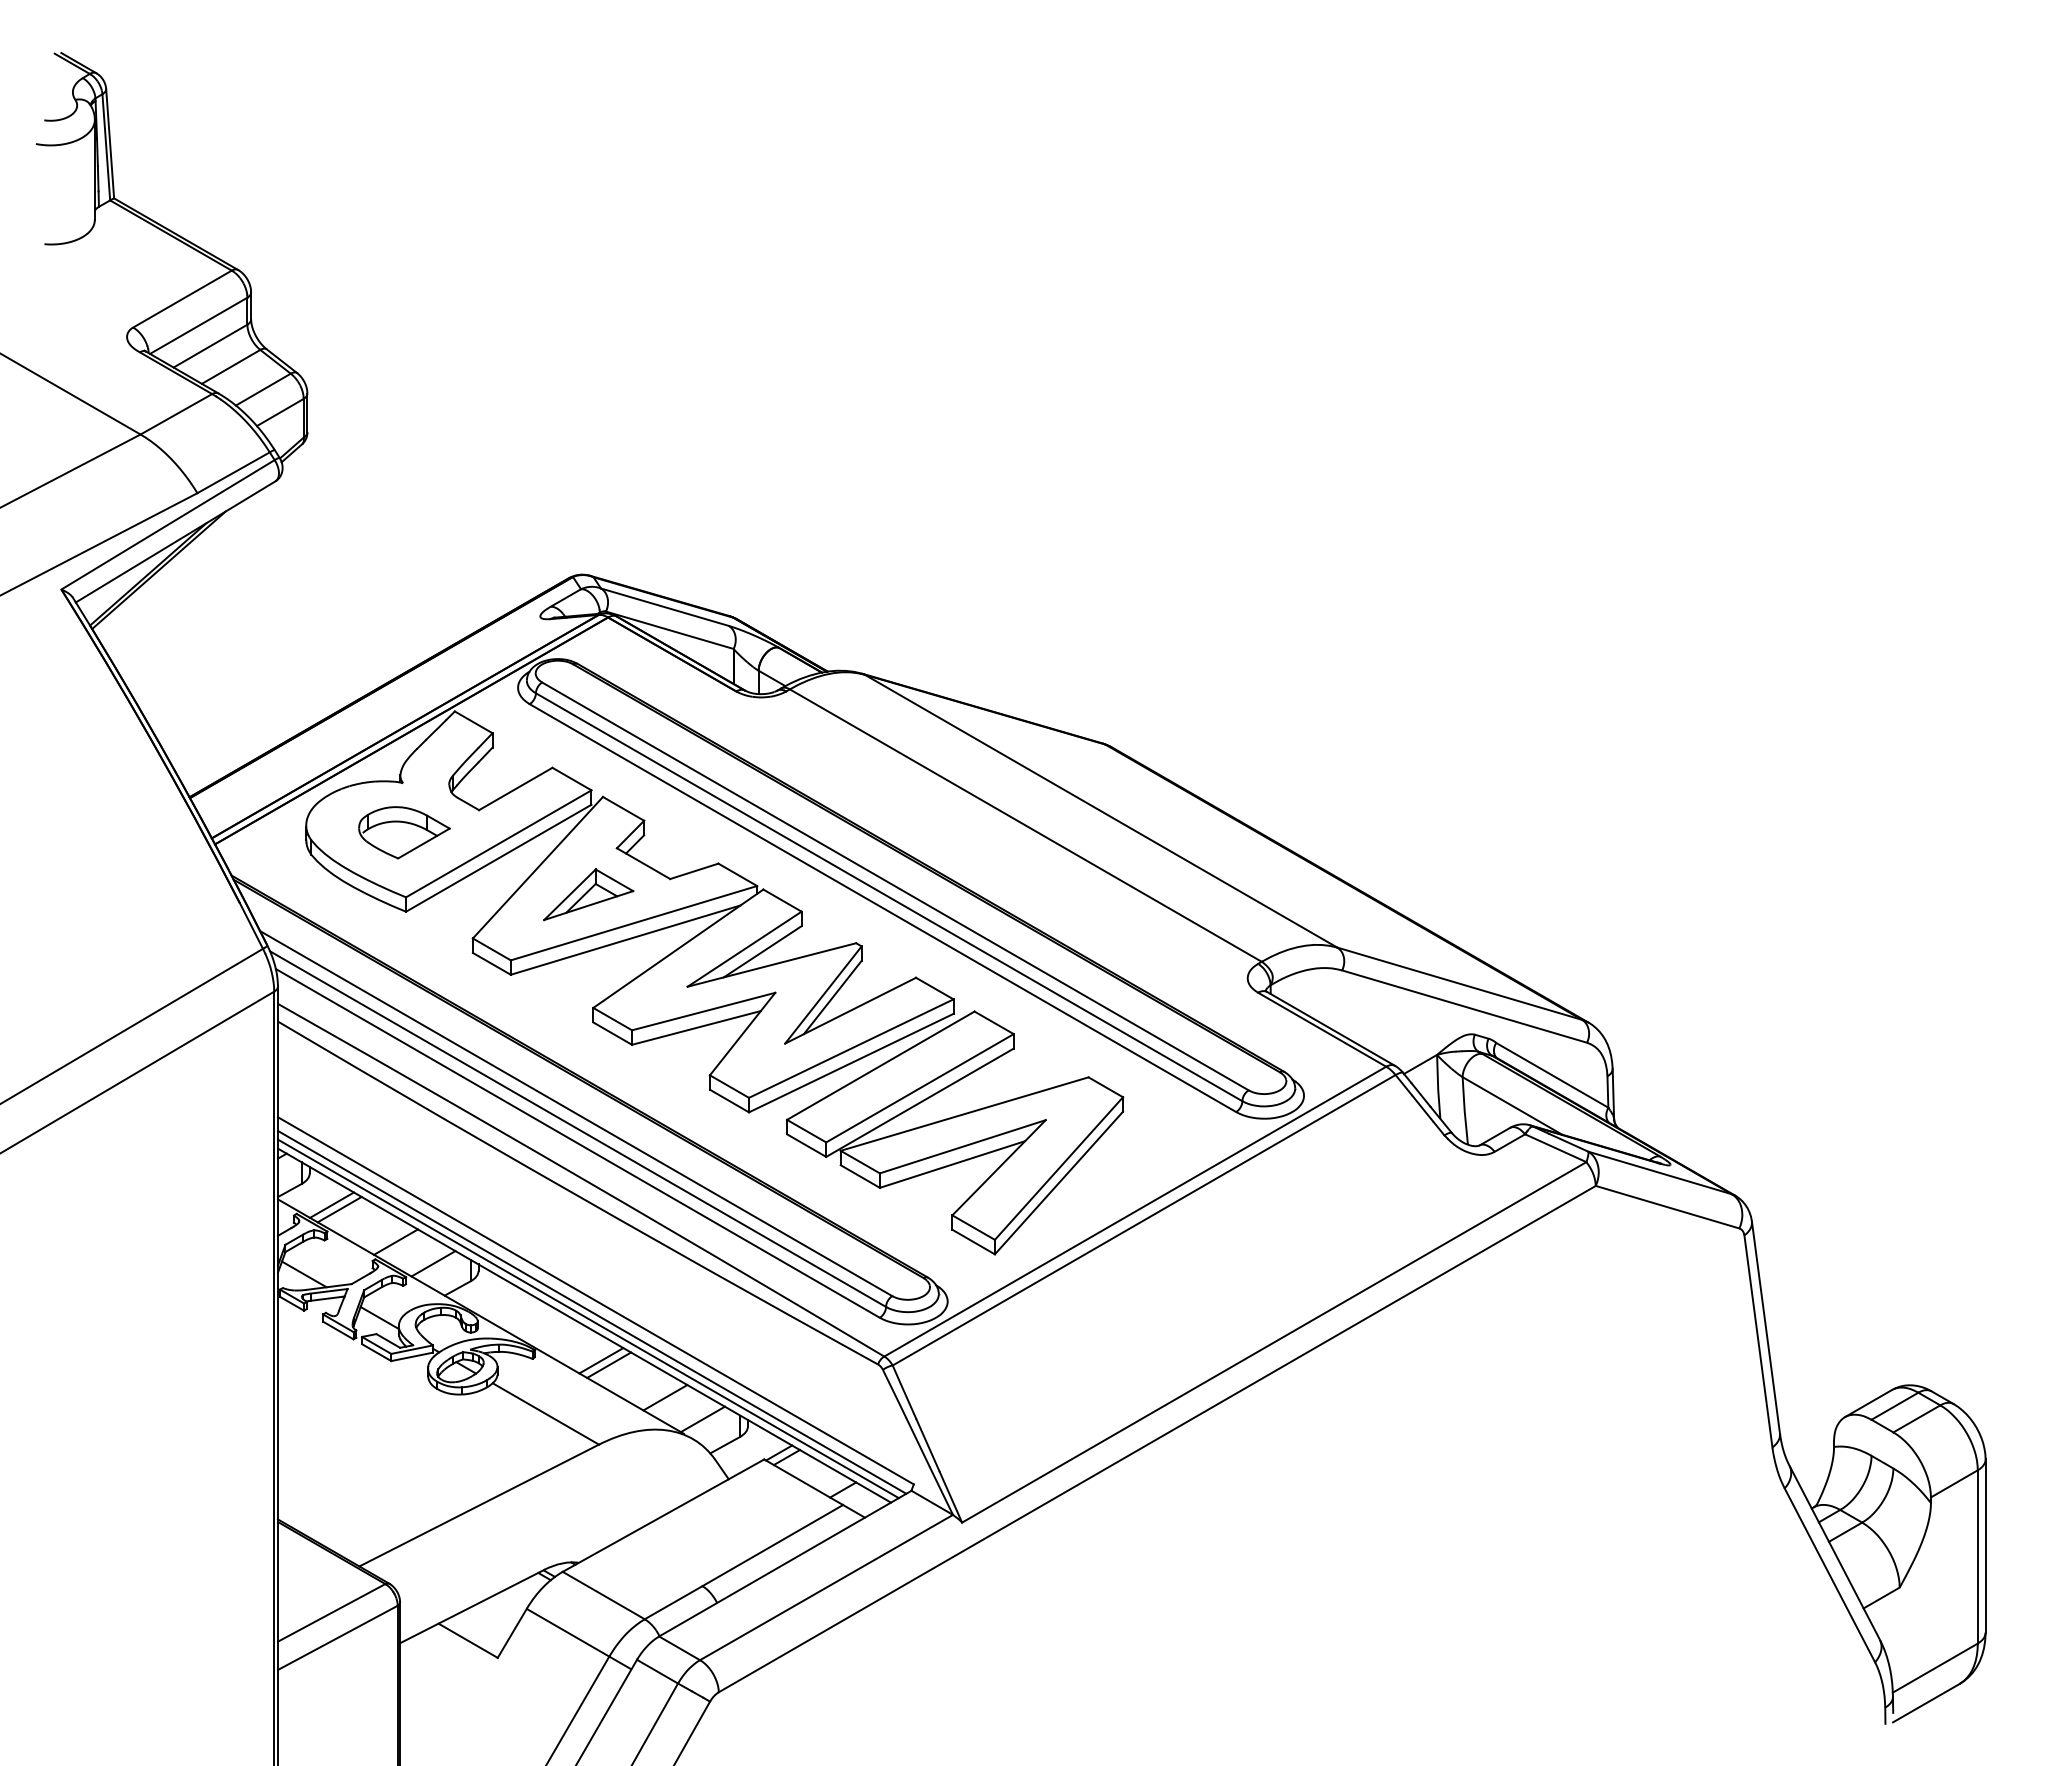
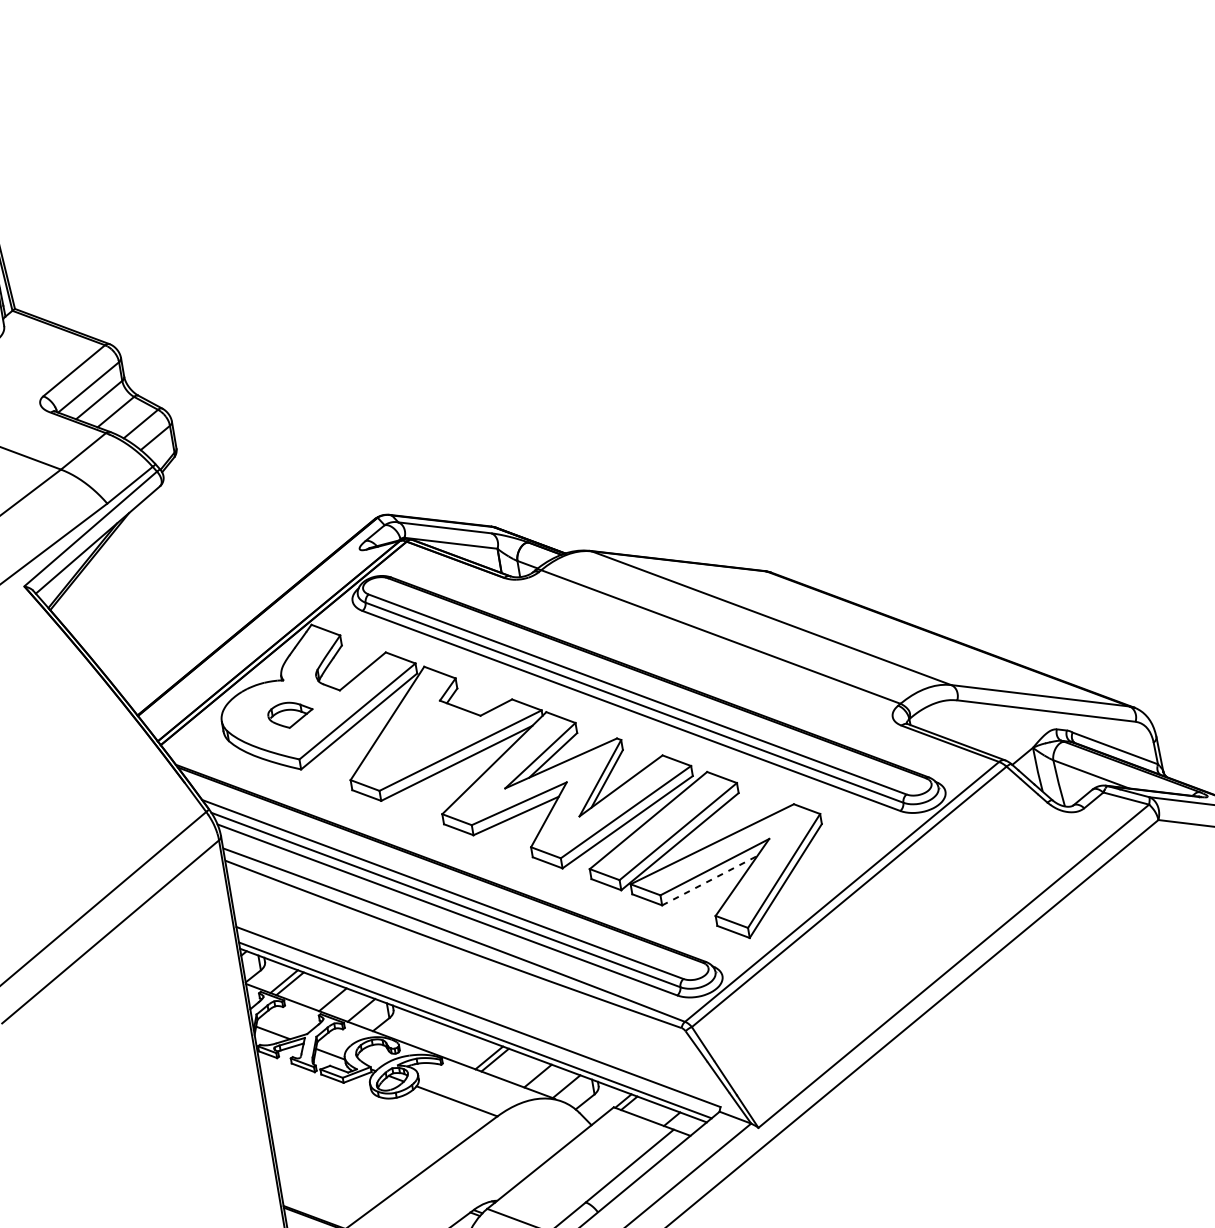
part: (404, 832) -> (290, 714), size x0.7
part: (588, 894) -> (425, 736), removed
line: (952, 1164) -> (709, 880), solid -> dashed
line: (591, 1311) -> (476, 1024), removed

